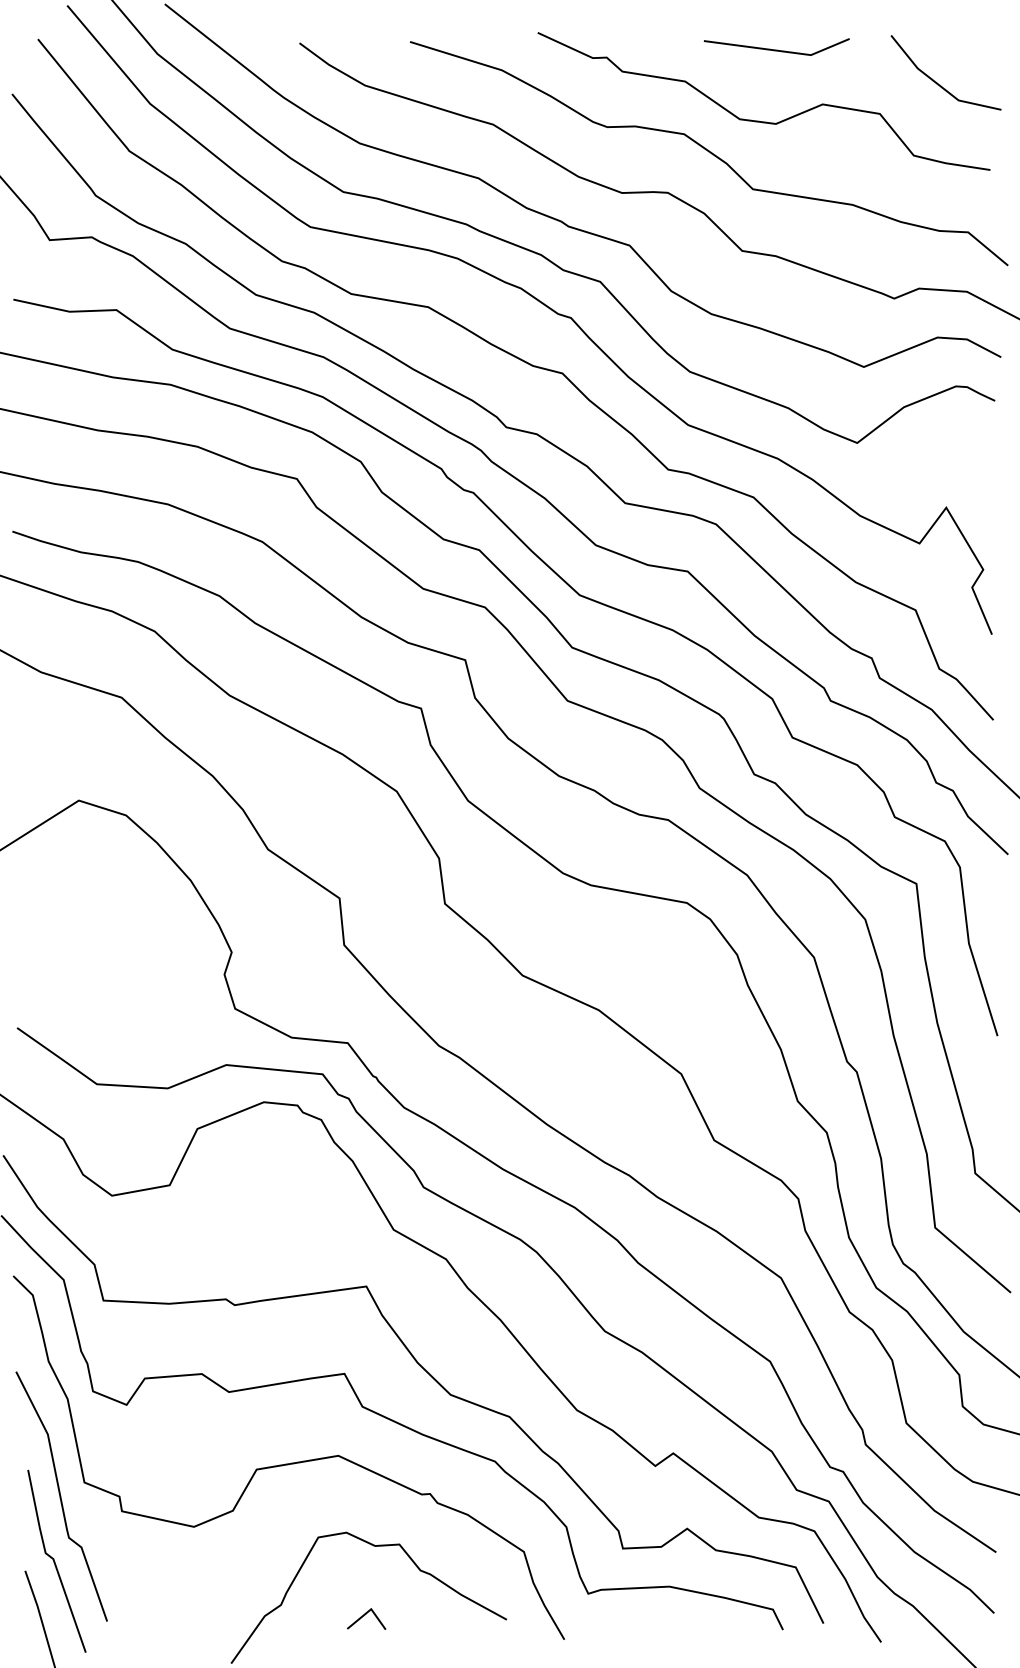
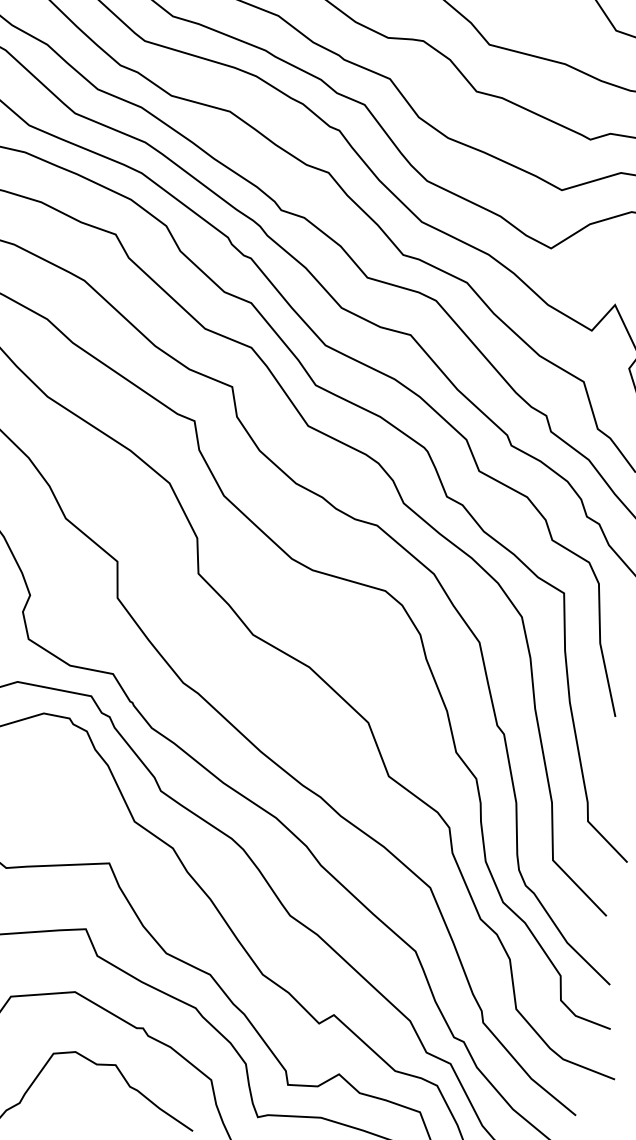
line: (365, 1615) -> (84, 1117), removed

